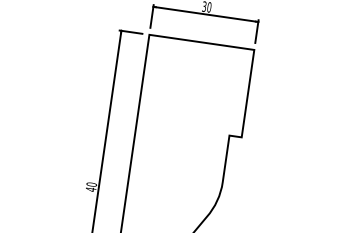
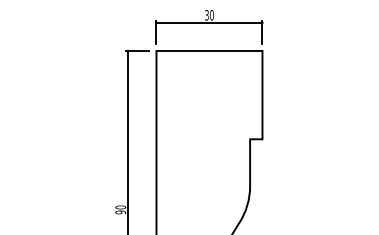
text: (90, 189) -> (120, 212), 40 -> 90

